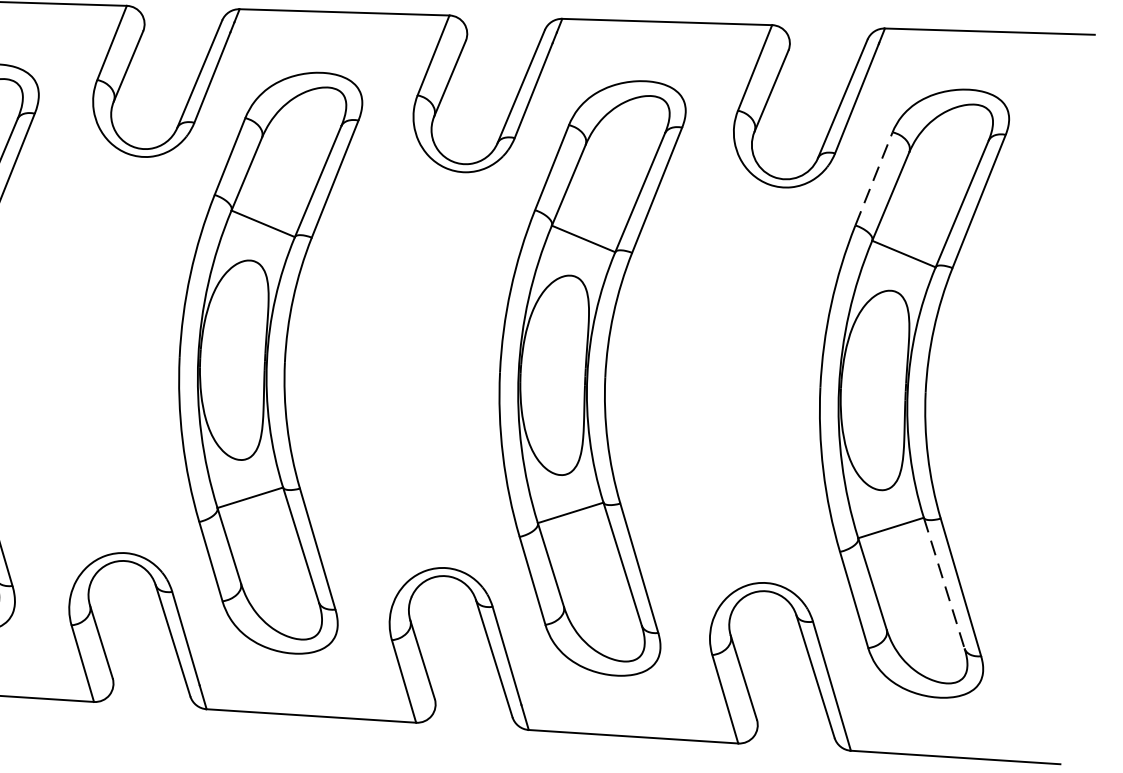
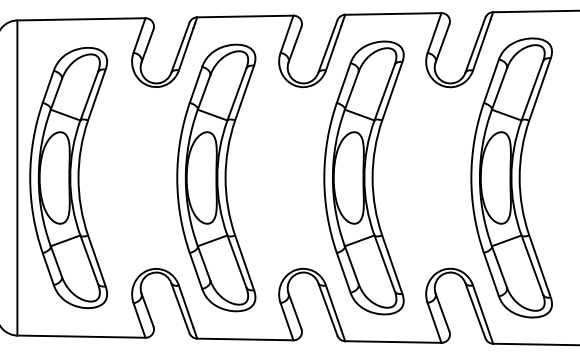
line: (874, 179) -> (491, 81), dashed -> solid
line: (944, 584) -> (532, 265), dashed -> solid

